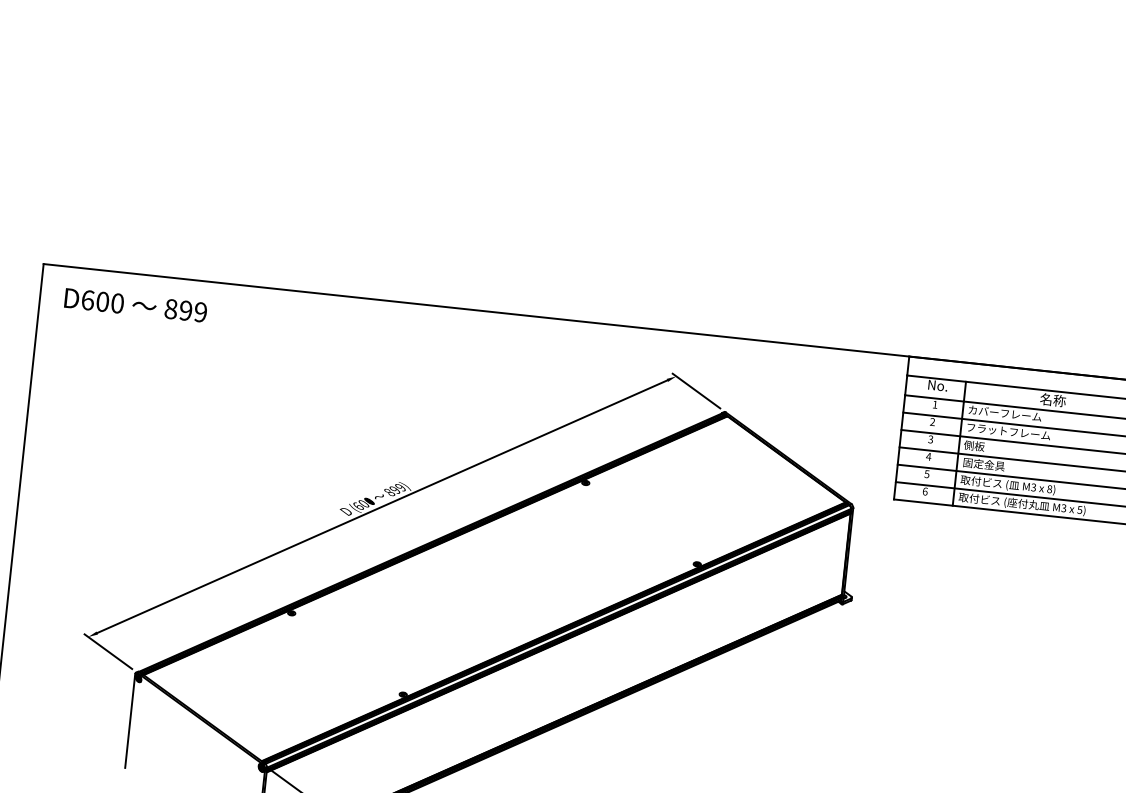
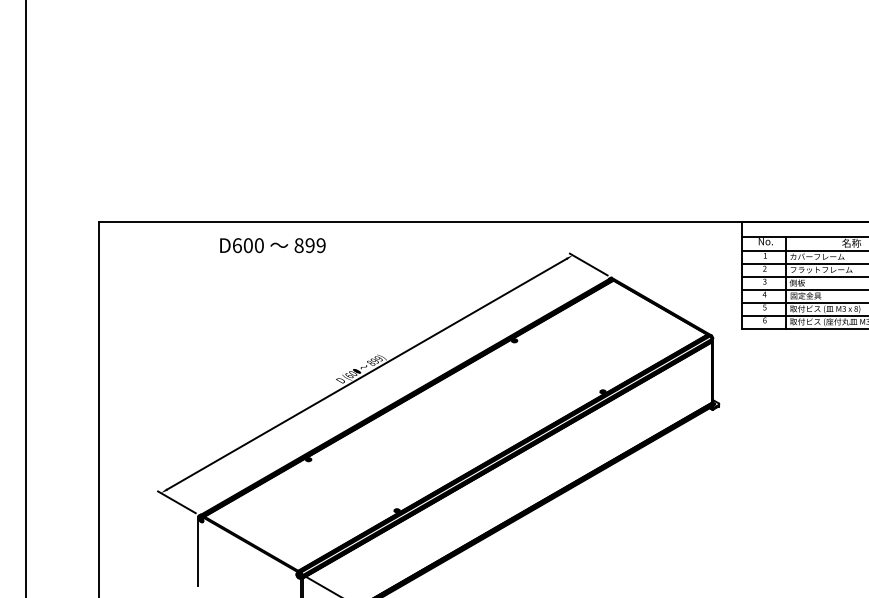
text: (135, 305) -> (272, 245), moved

